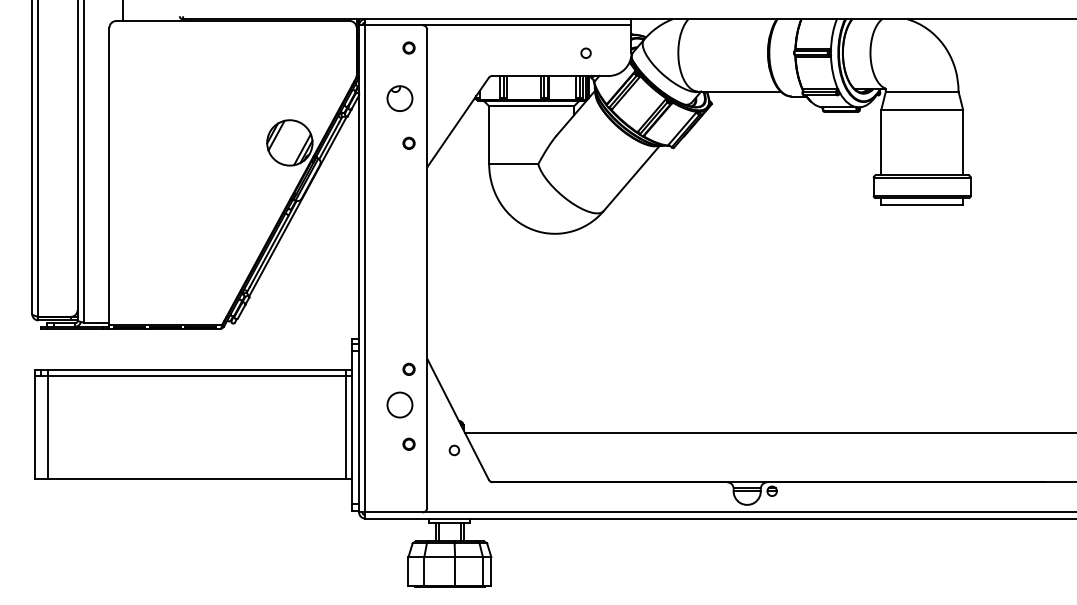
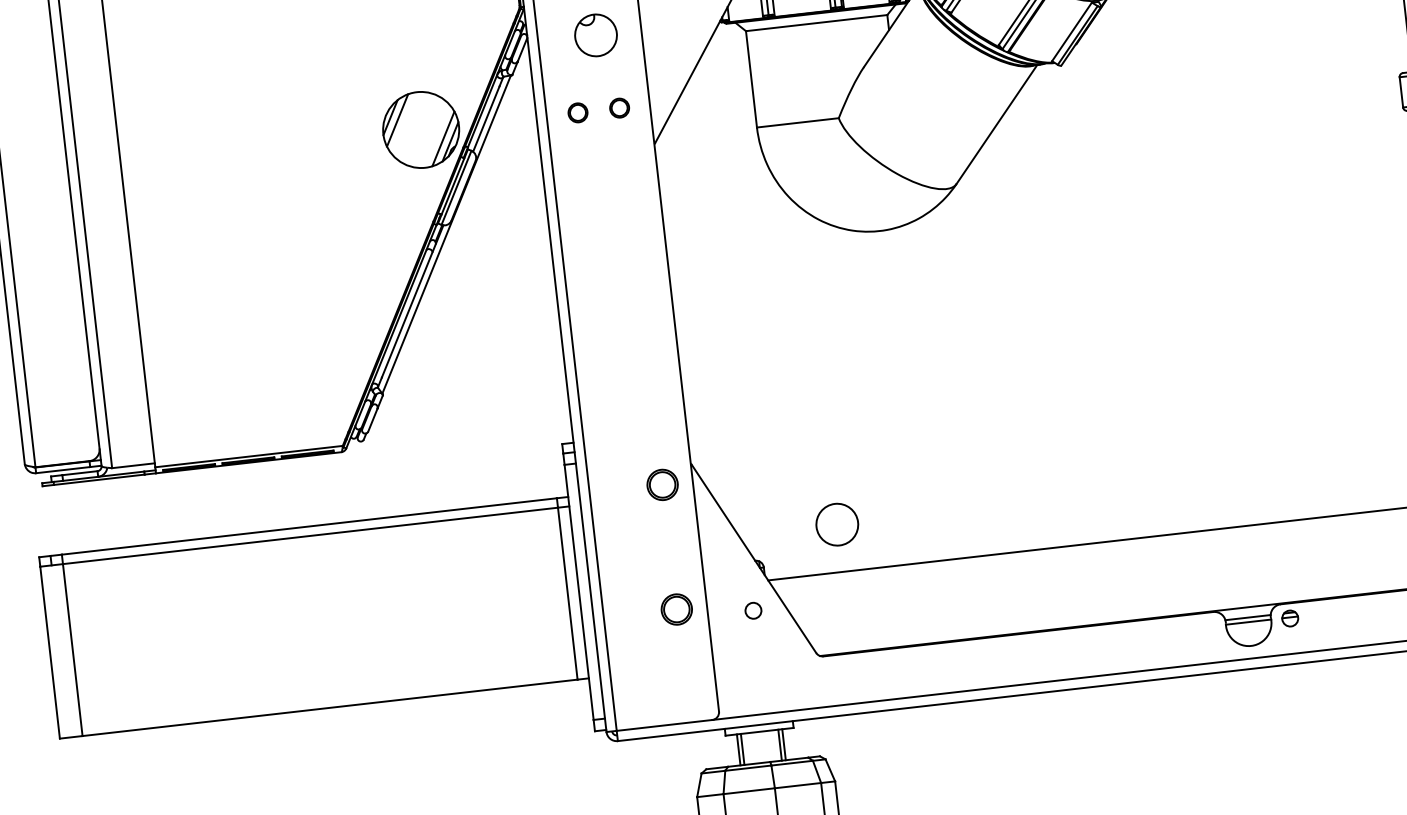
circle: (383, 142) -> (576, 111), added
circle: (408, 368) -> (661, 483), size x1.6
circle: (399, 404) -> (836, 523), moved
circle: (408, 443) -> (675, 607), size x1.6

